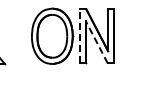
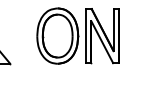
line: (80, 35) -> (85, 35), dashed -> solid
line: (97, 42) -> (102, 42), dashed -> solid

